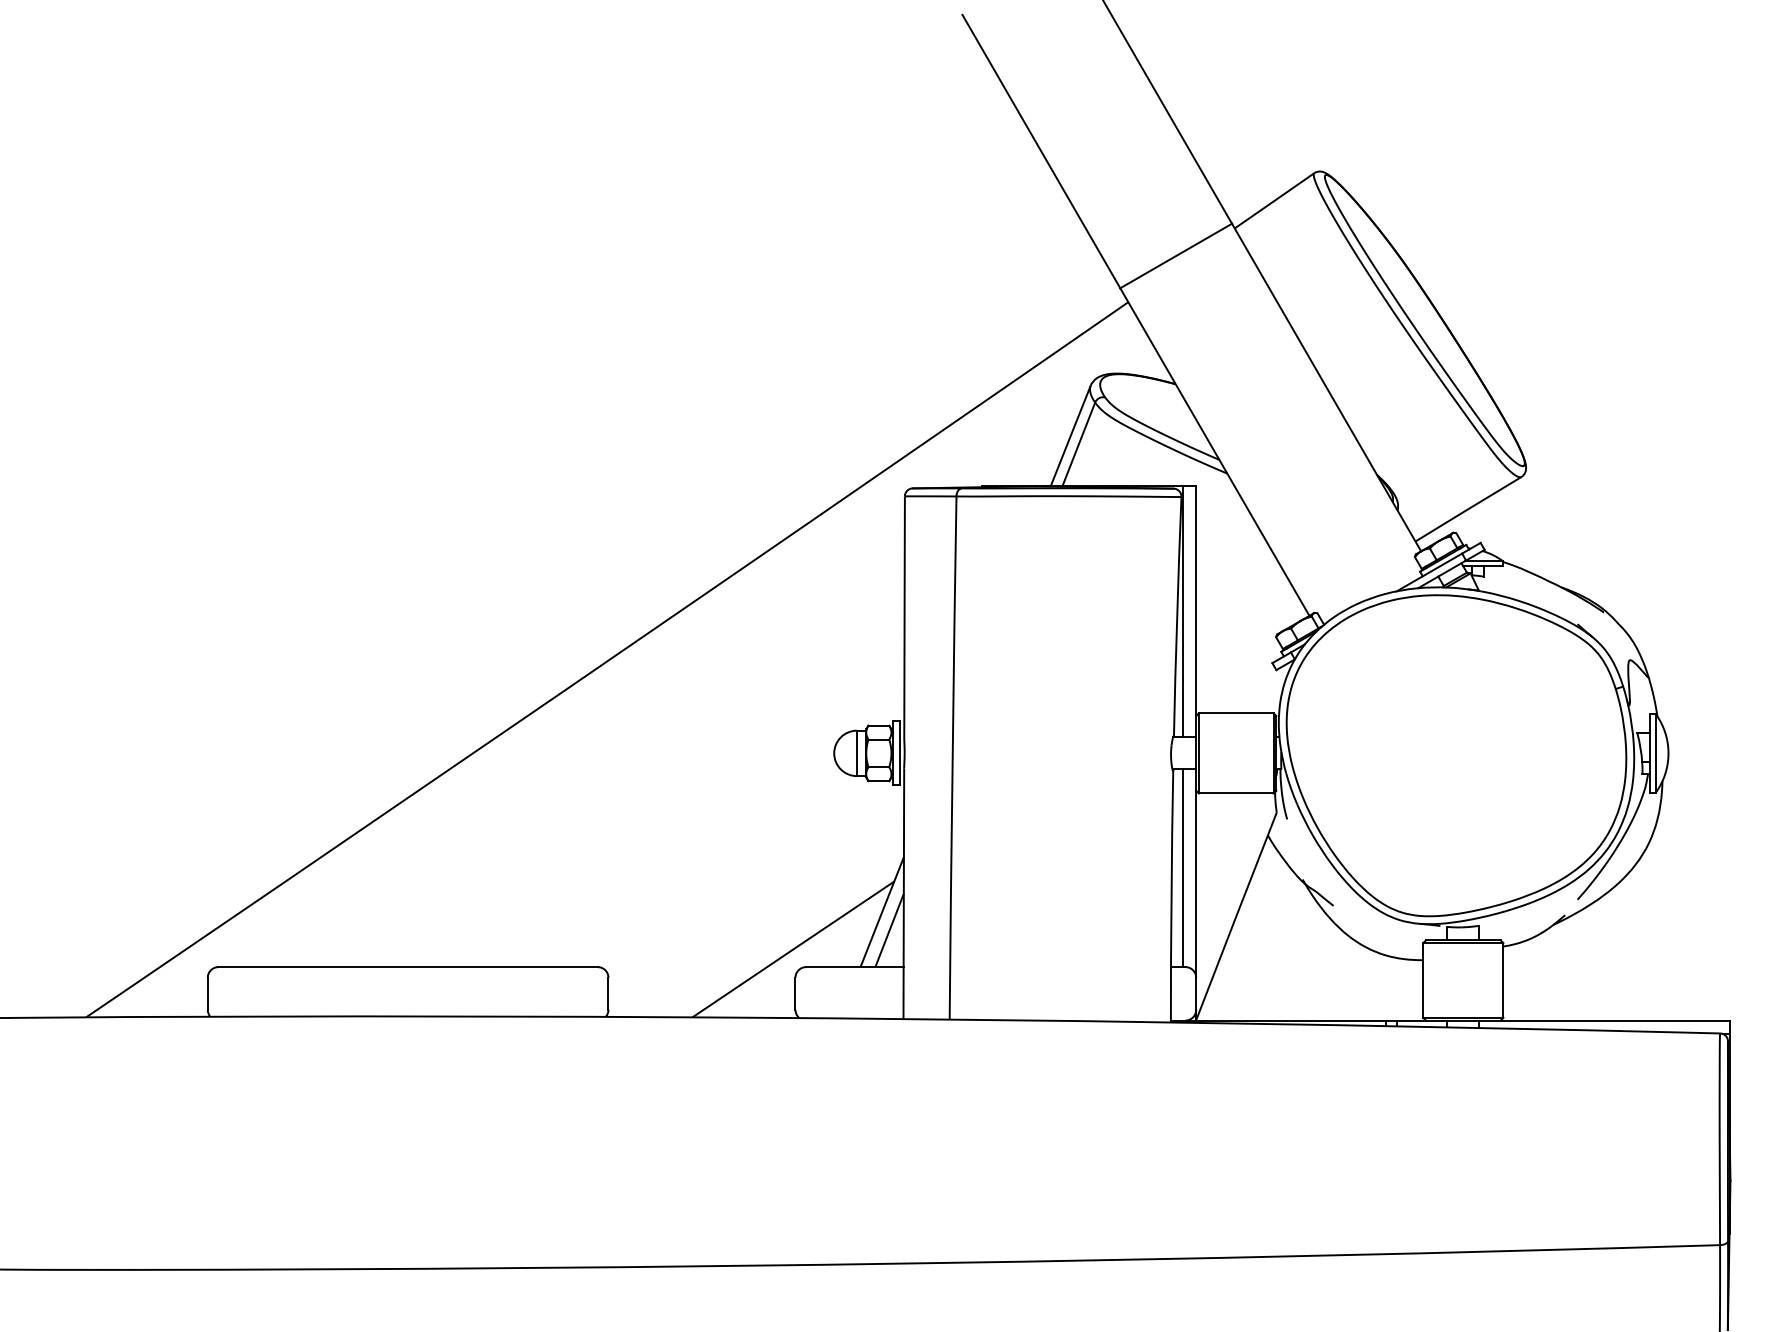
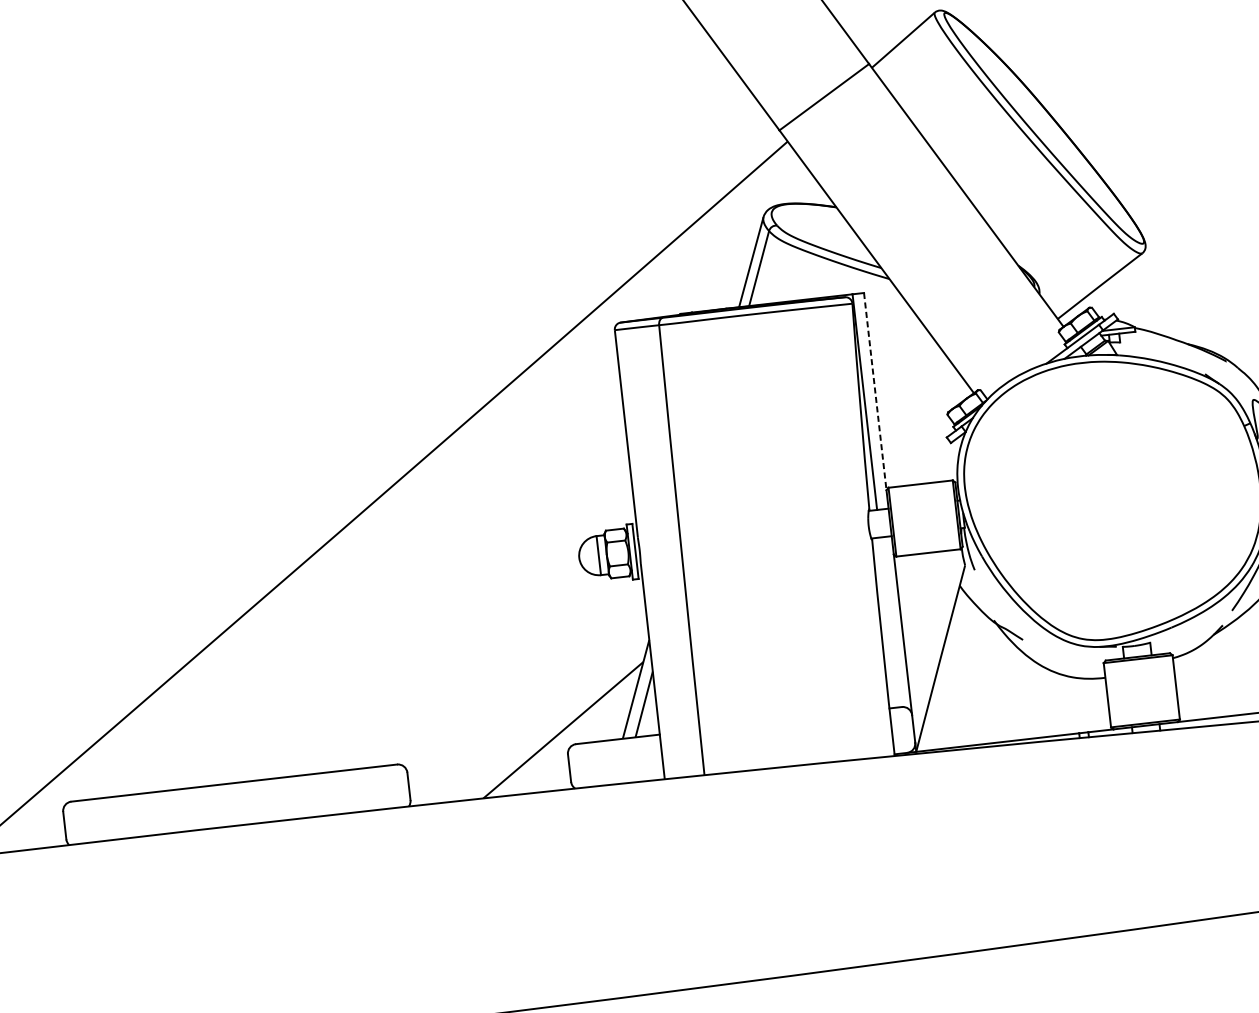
line: (1196, 601) -> (875, 391), solid -> dashed
line: (1182, 868) -> (889, 622), removed

